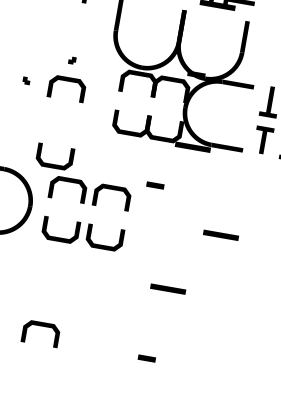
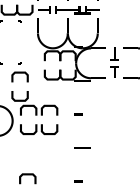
part: (67, 78) -> (19, 72), moved
line: (155, 185) -> (78, 114), moved
line: (220, 234) -> (102, 118), removed

